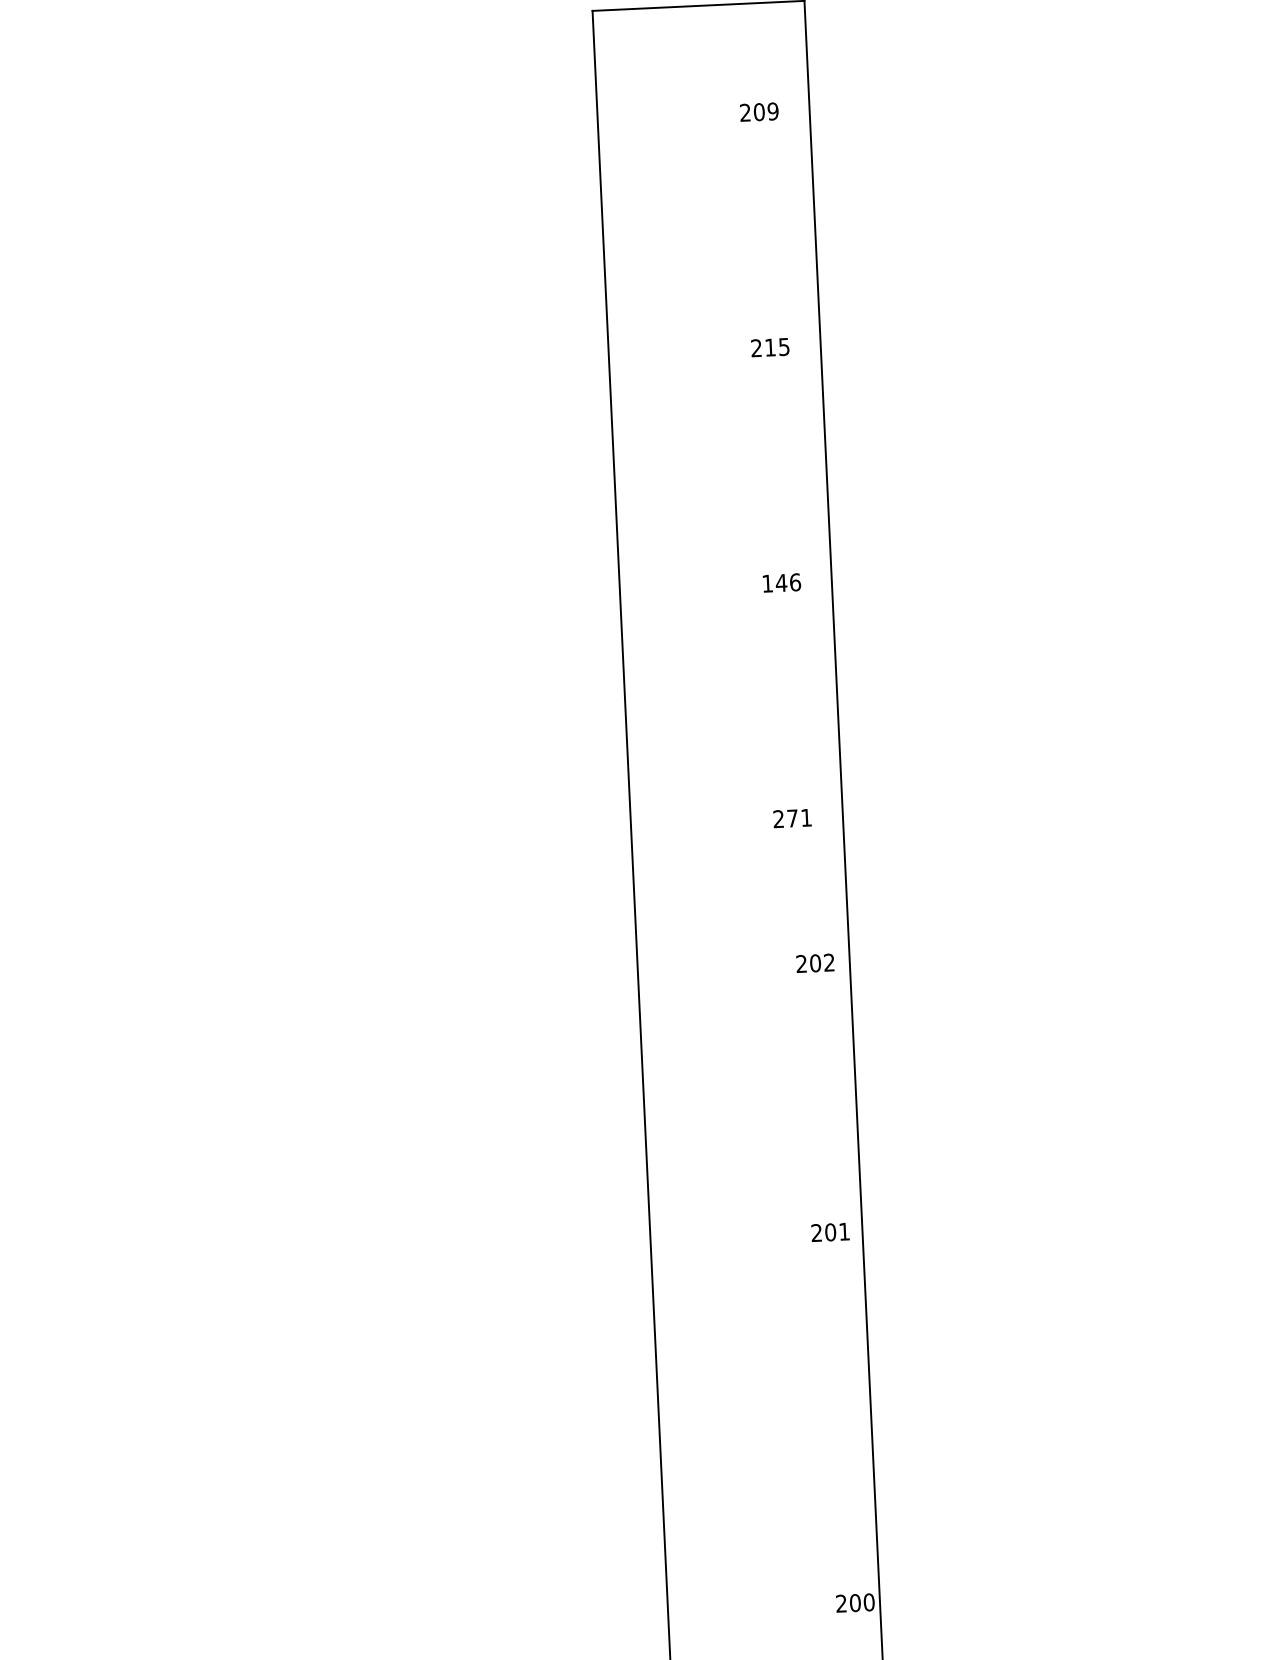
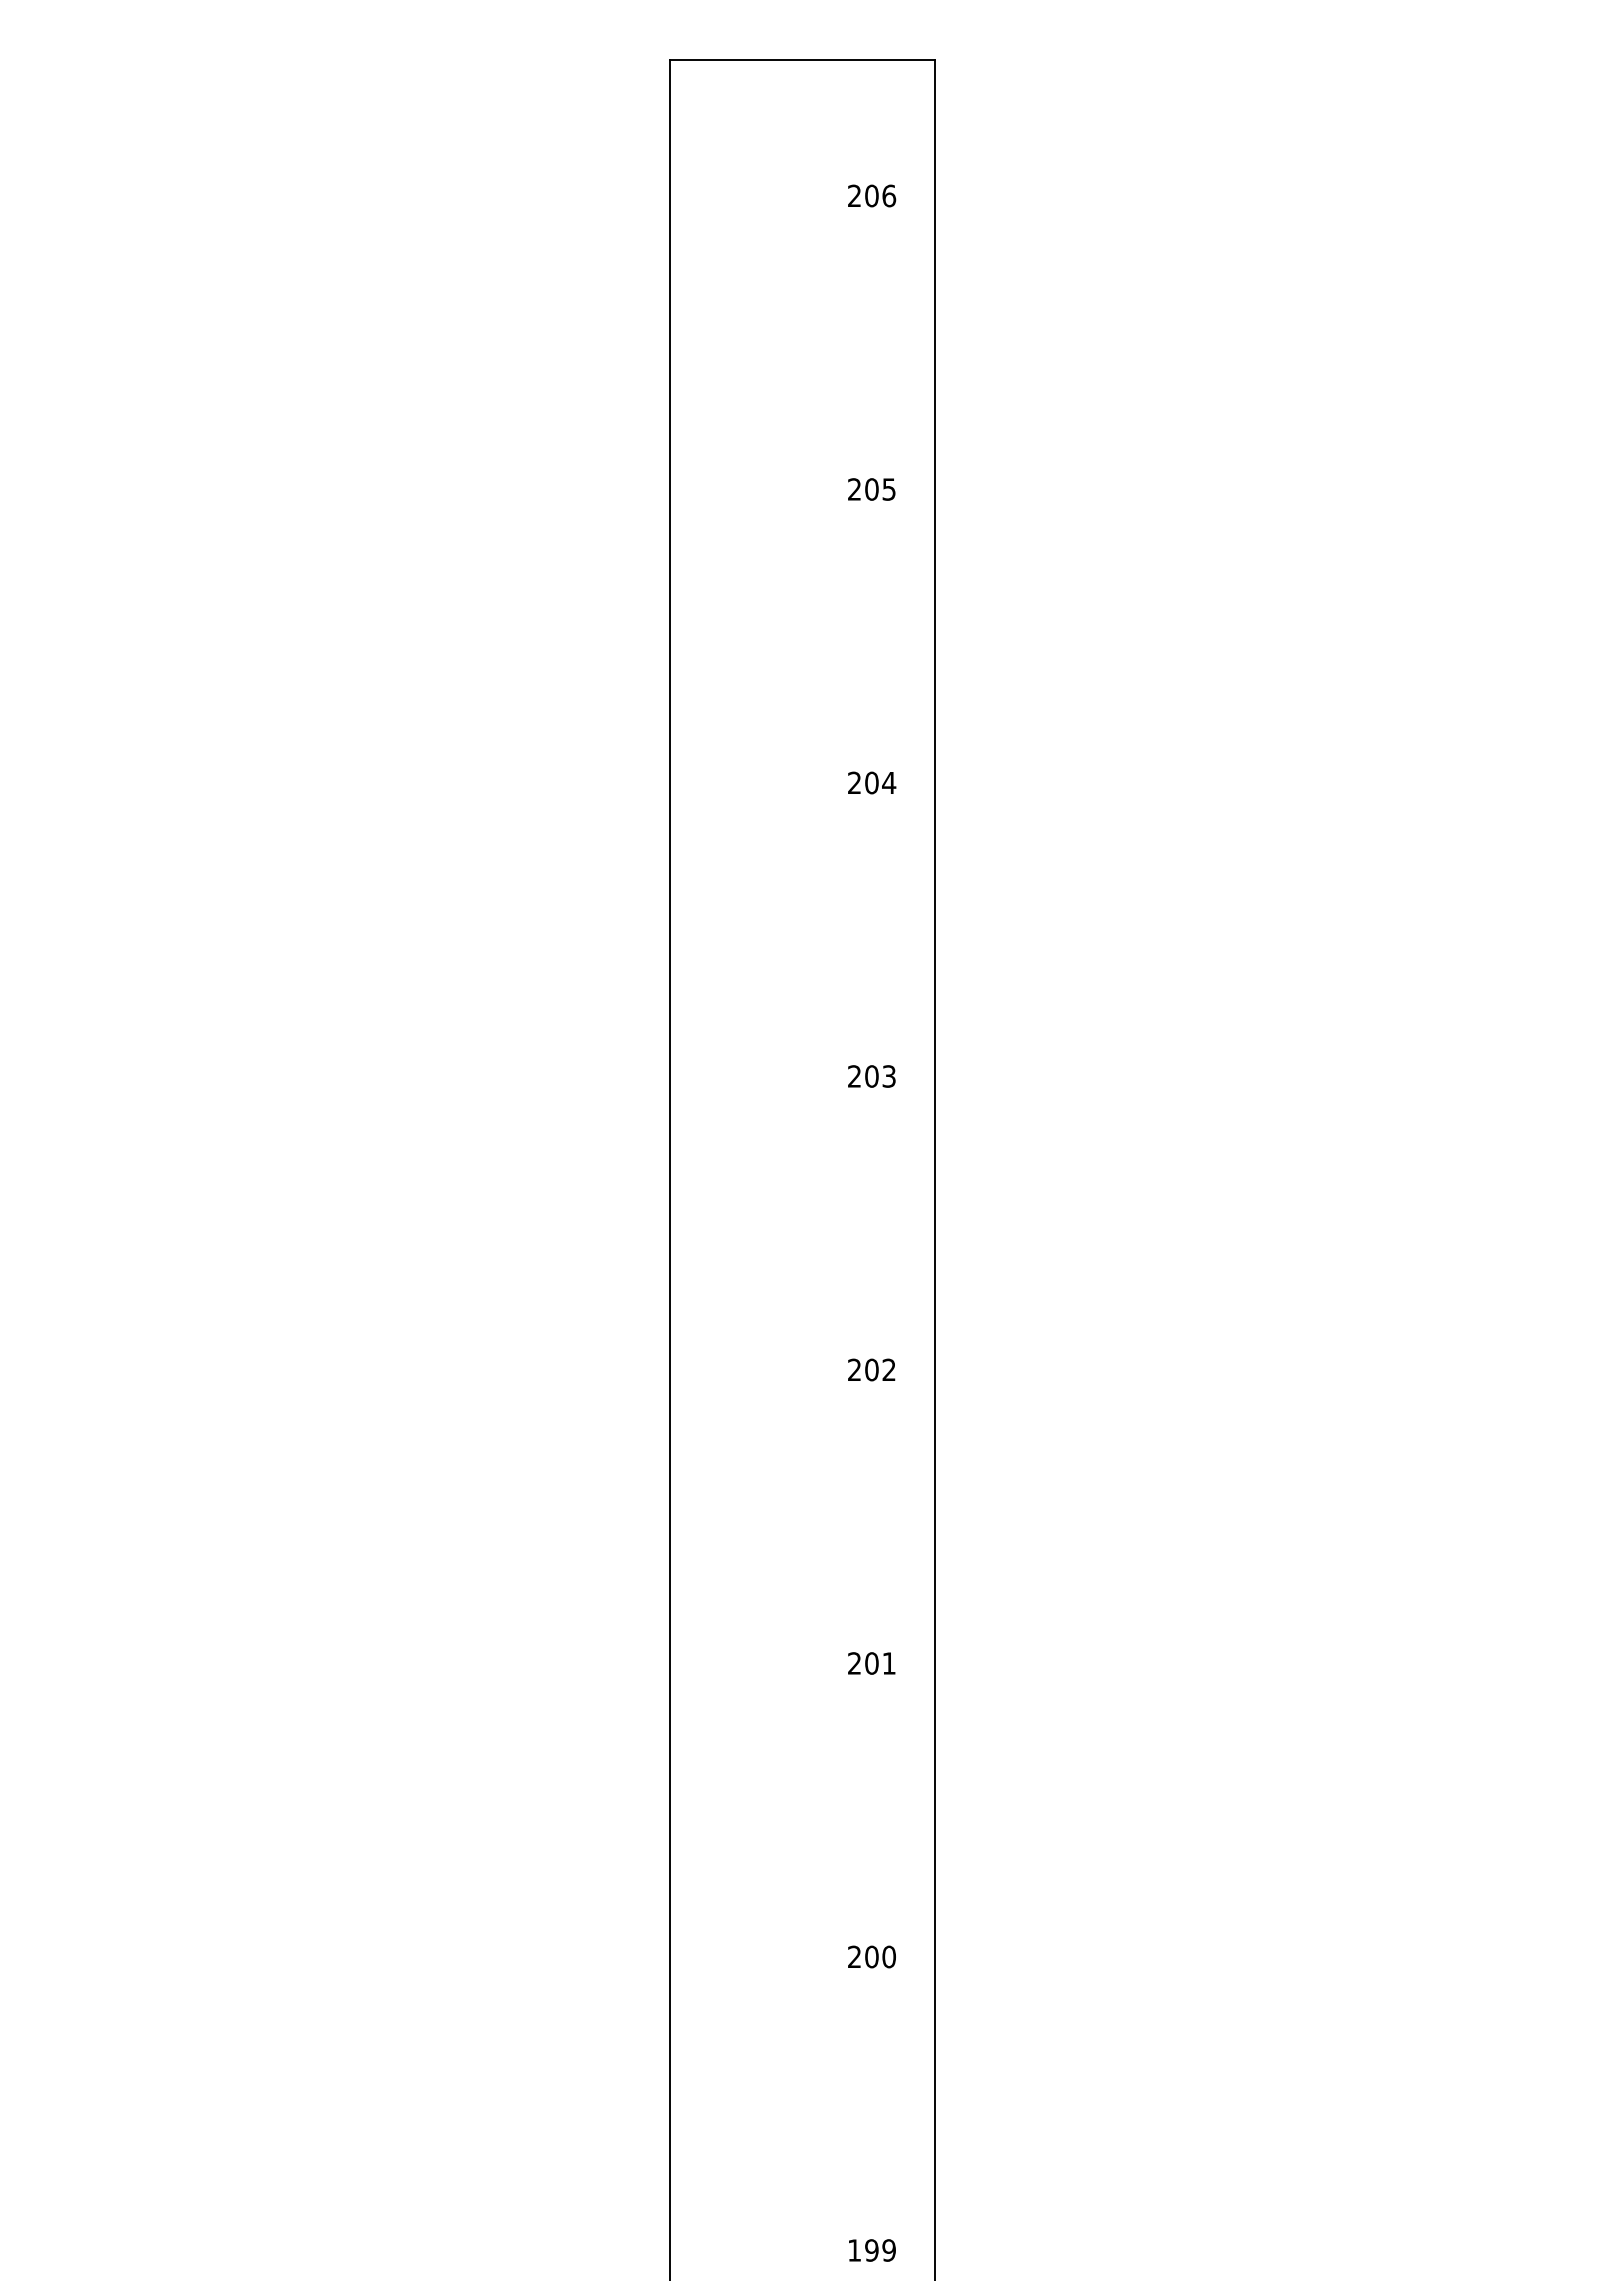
text: (773, 111) -> (889, 195), 209 -> 206
text: (770, 347) -> (871, 489), 215 -> 205
text: (781, 582) -> (872, 782), 146 -> 204
text: (799, 818) -> (880, 1076), 271 -> 203
text: (815, 962) -> (871, 1369), moved
text: (830, 1232) -> (871, 1663), moved
text: (855, 1602) -> (871, 1956), moved

